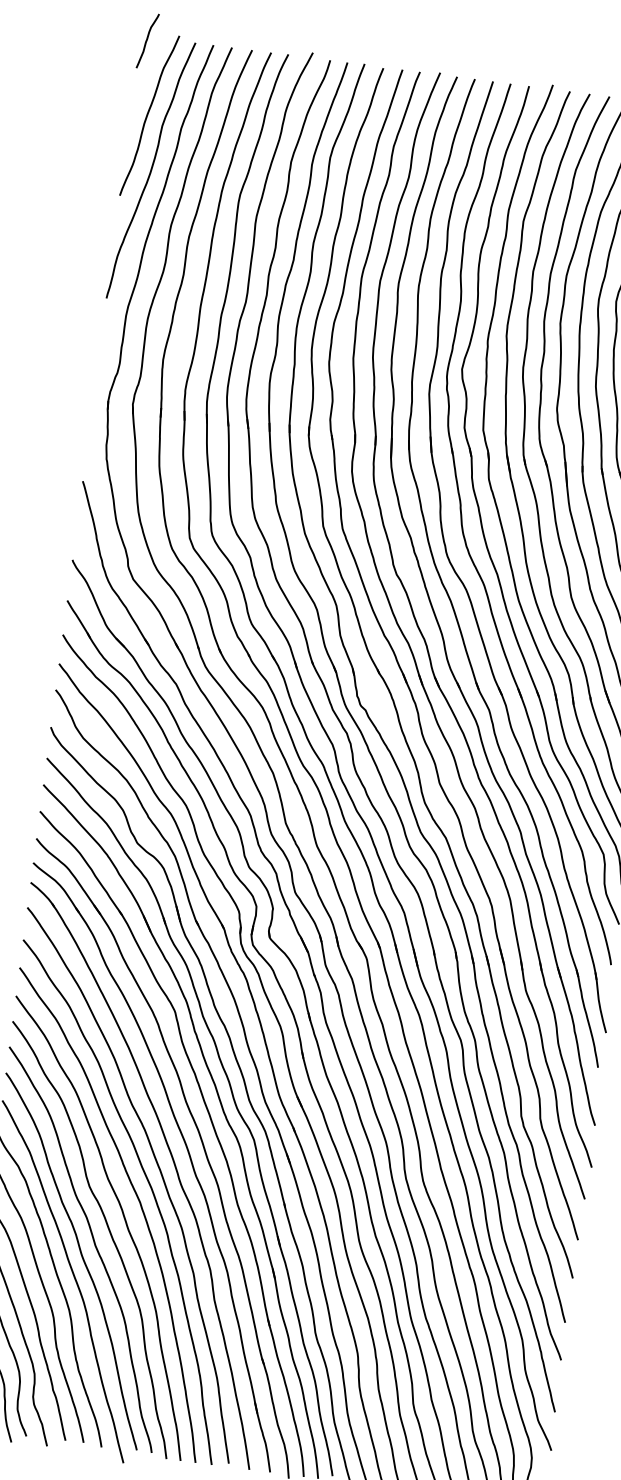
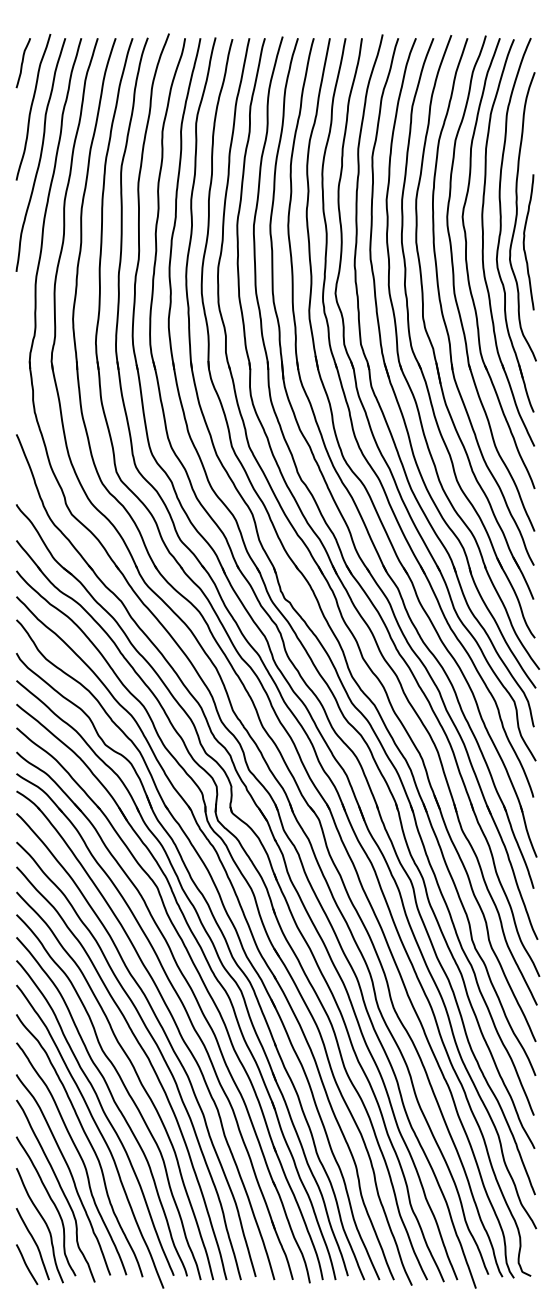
curve: (146, 41) -> (22, 63), moved

